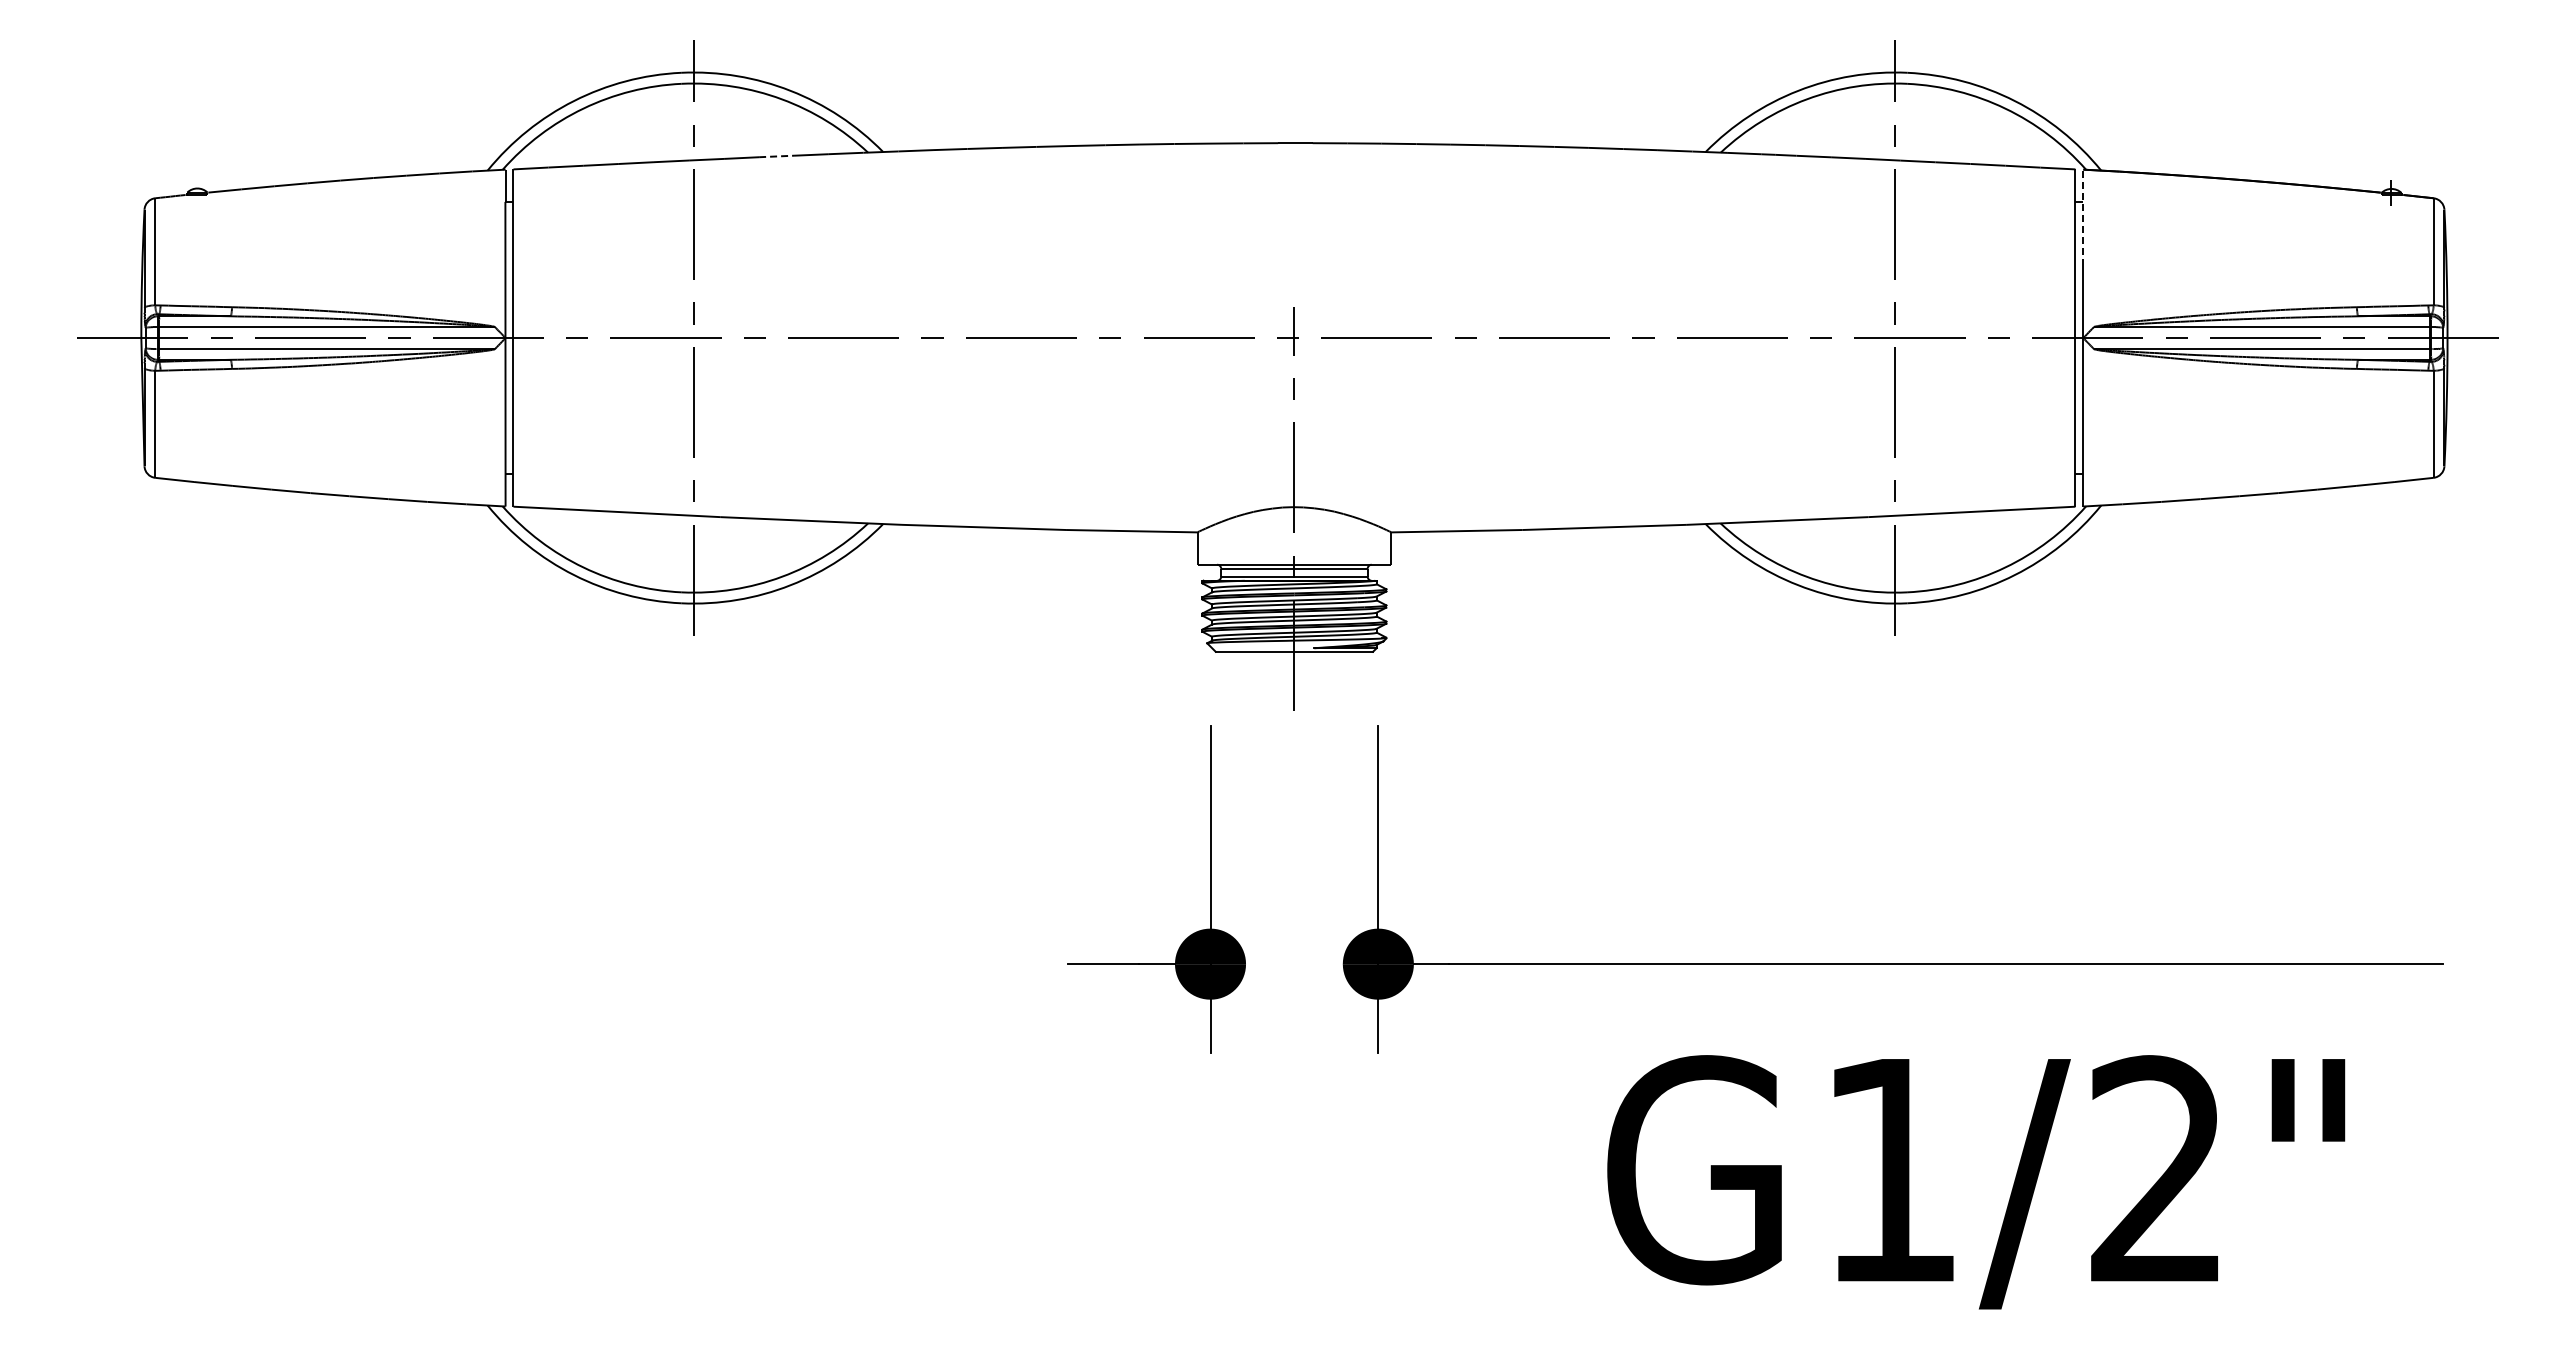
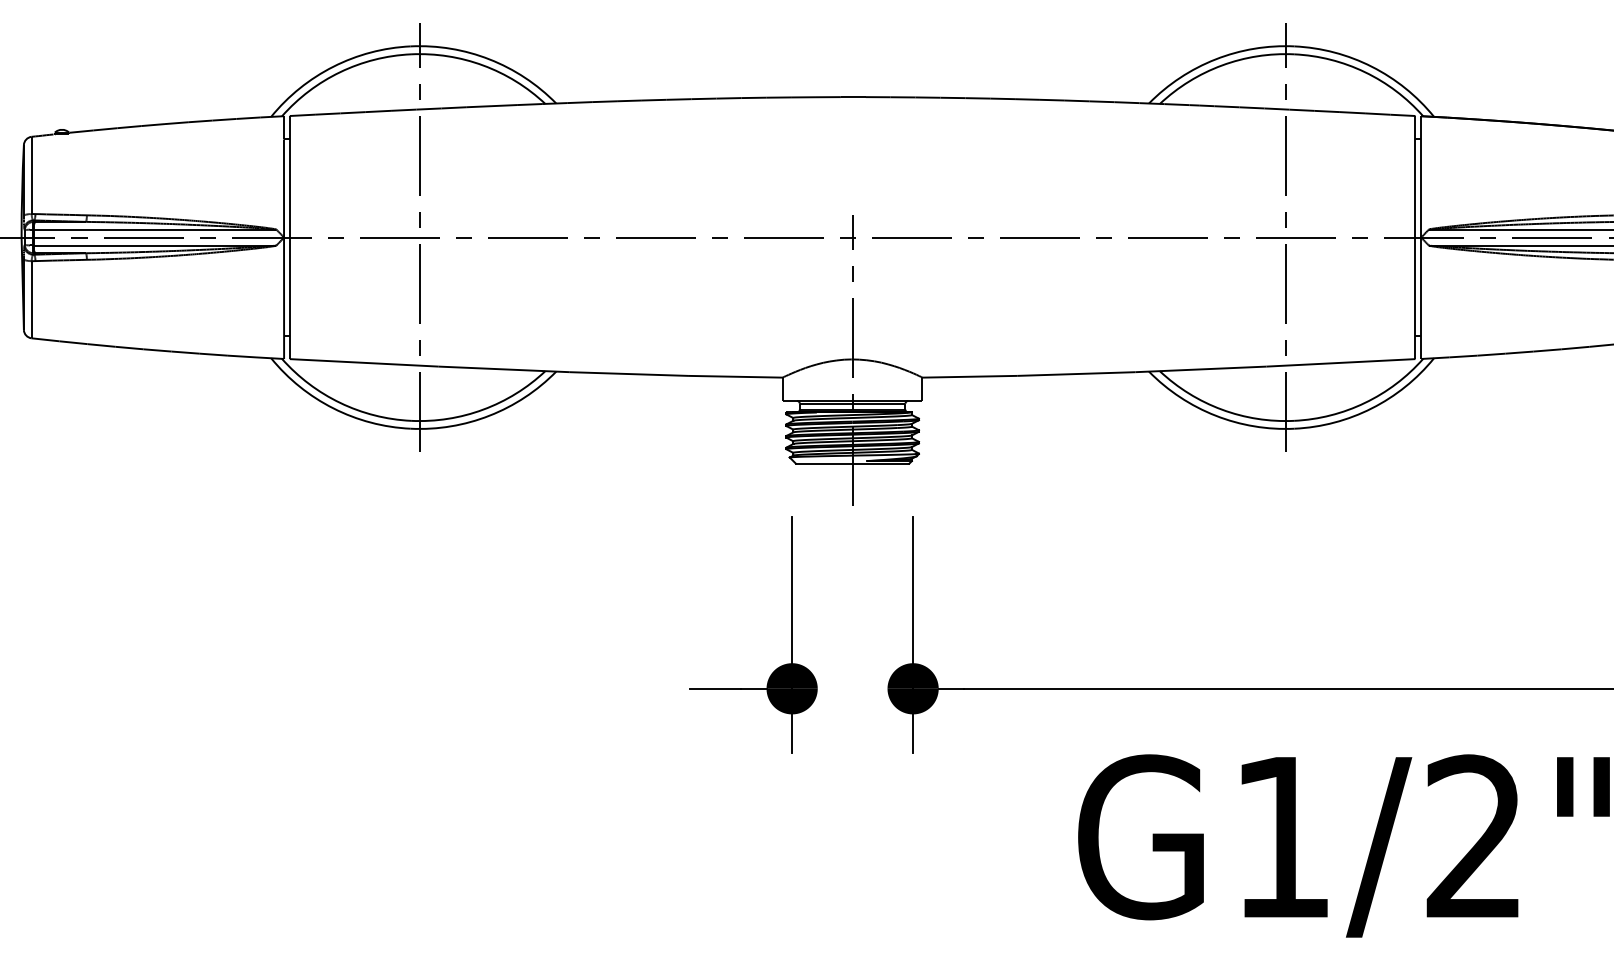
line: (777, 156) -> (480, 106), dashed -> solid
line: (2083, 217) -> (1421, 150), dashed -> solid

